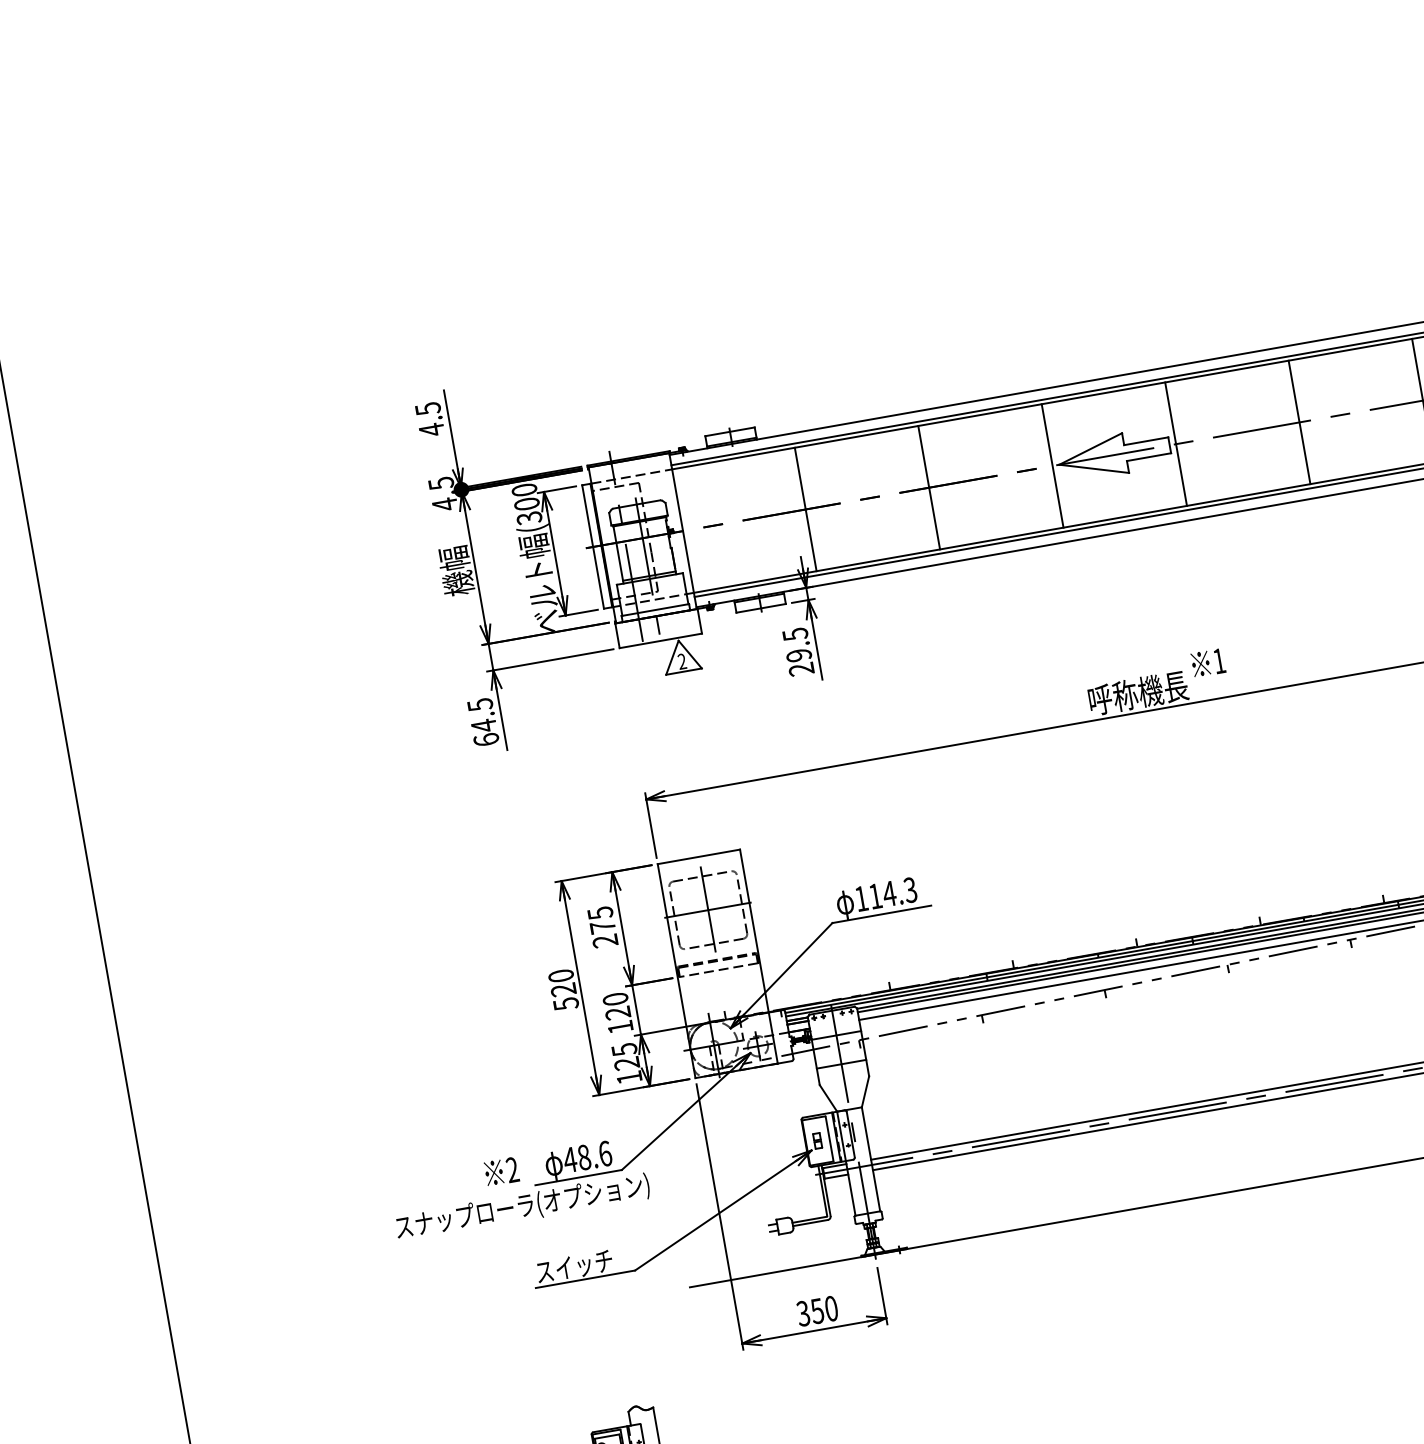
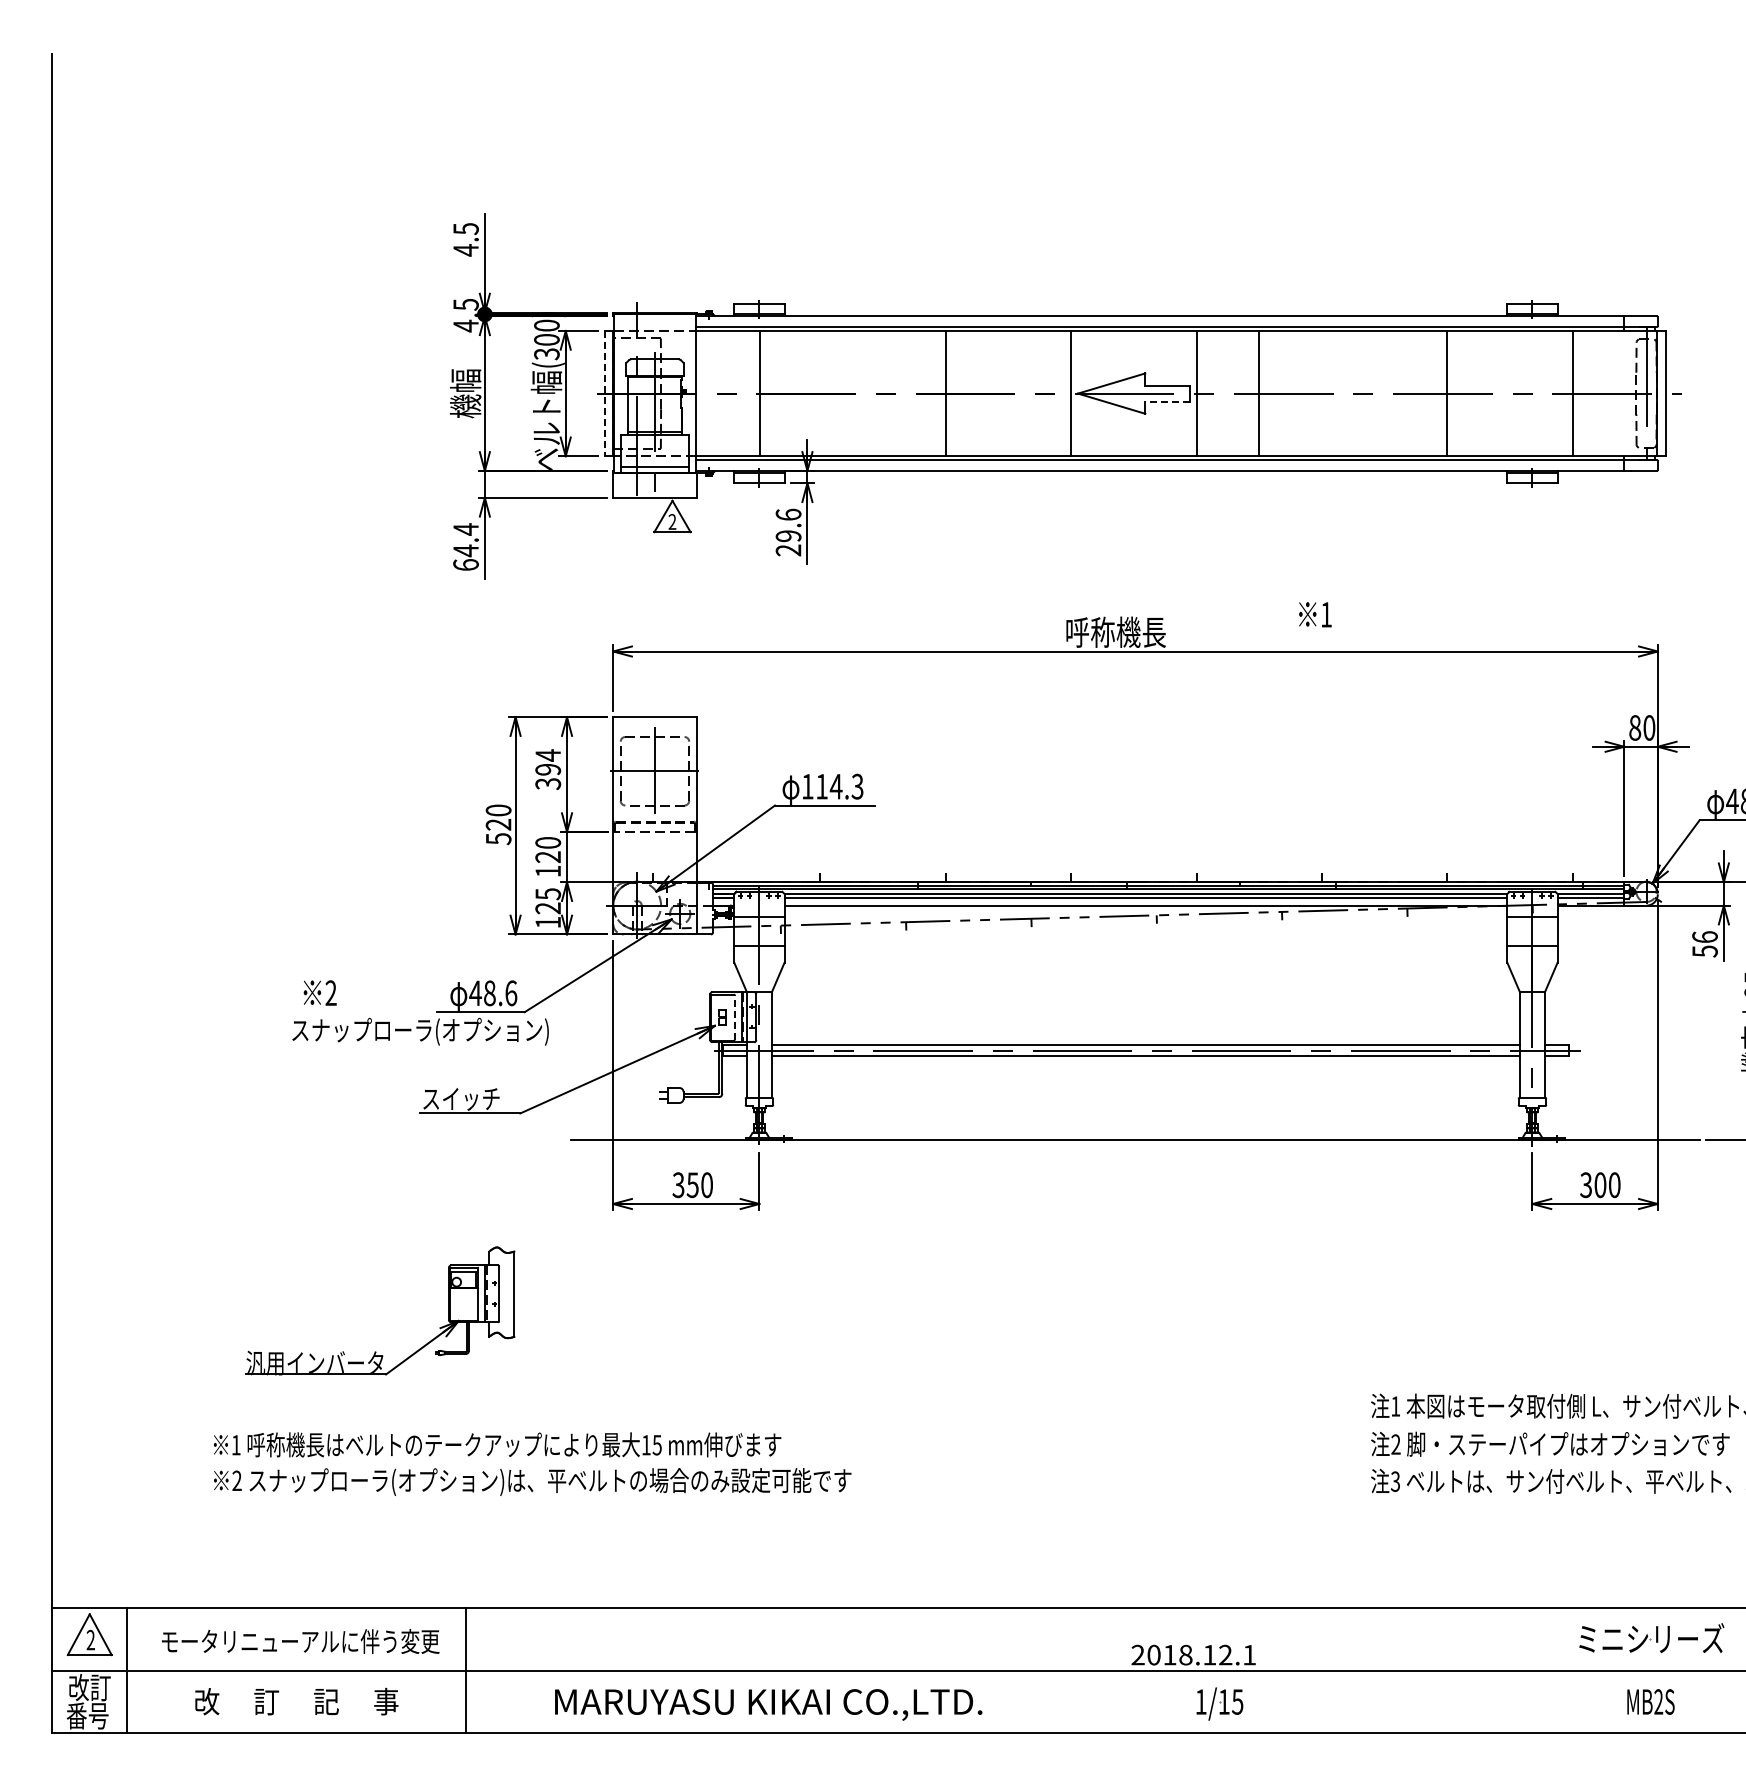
line: (1299, 422) -> (1258, 393), moved
line: (1148, 456) -> (1167, 401), solid -> dashed
line: (805, 509) -> (760, 393), moved
line: (593, 546) -> (604, 393), solid -> dashed
text: (795, 634) -> (788, 514), 29.5 -> 29.6
text: (1208, 662) -> (1315, 614), moved
text: (479, 704) -> (465, 529), 64.5 -> 64.4
text: (603, 926) -> (548, 769), 275 -> 394
line: (829, 1138) -> (734, 1017), solid -> dashed
text: (501, 1171) -> (319, 992), moved

